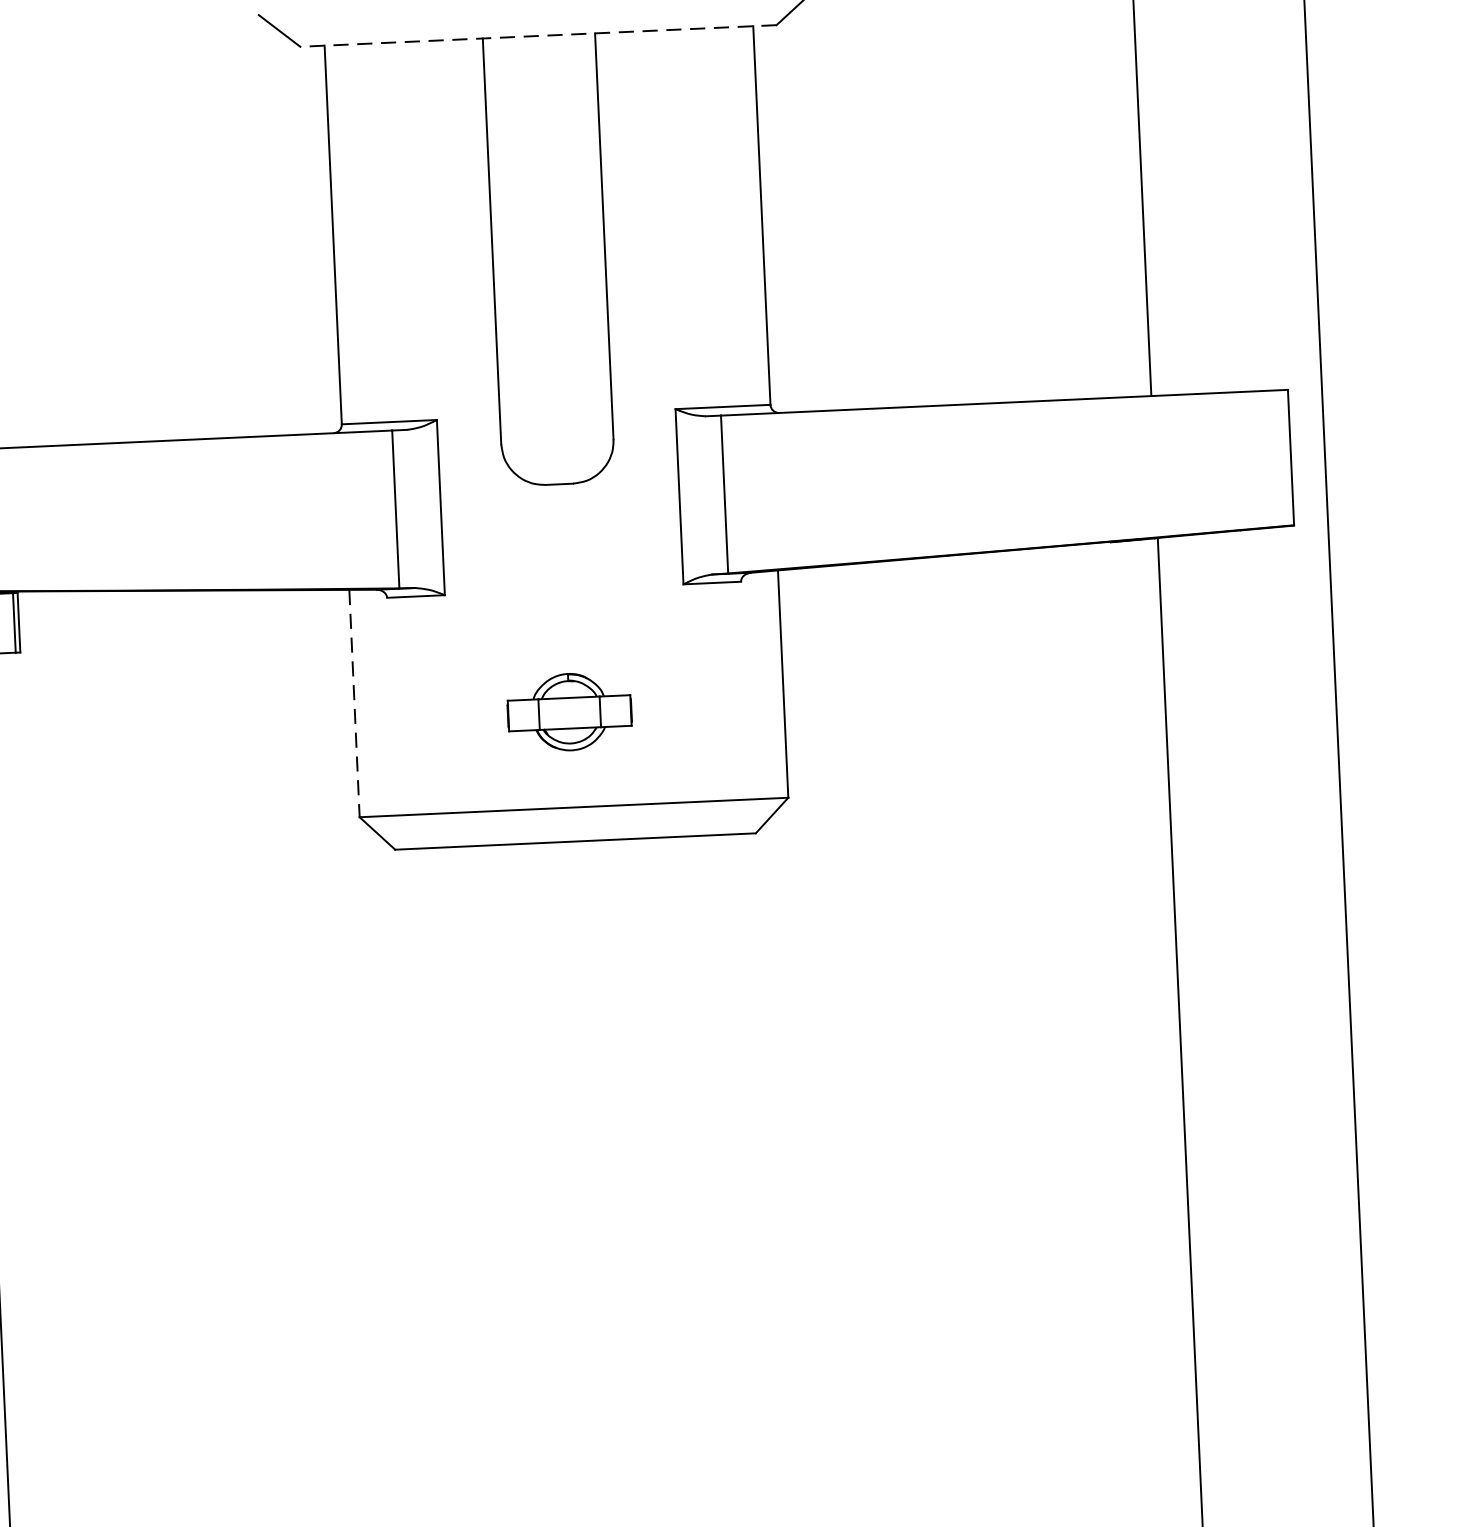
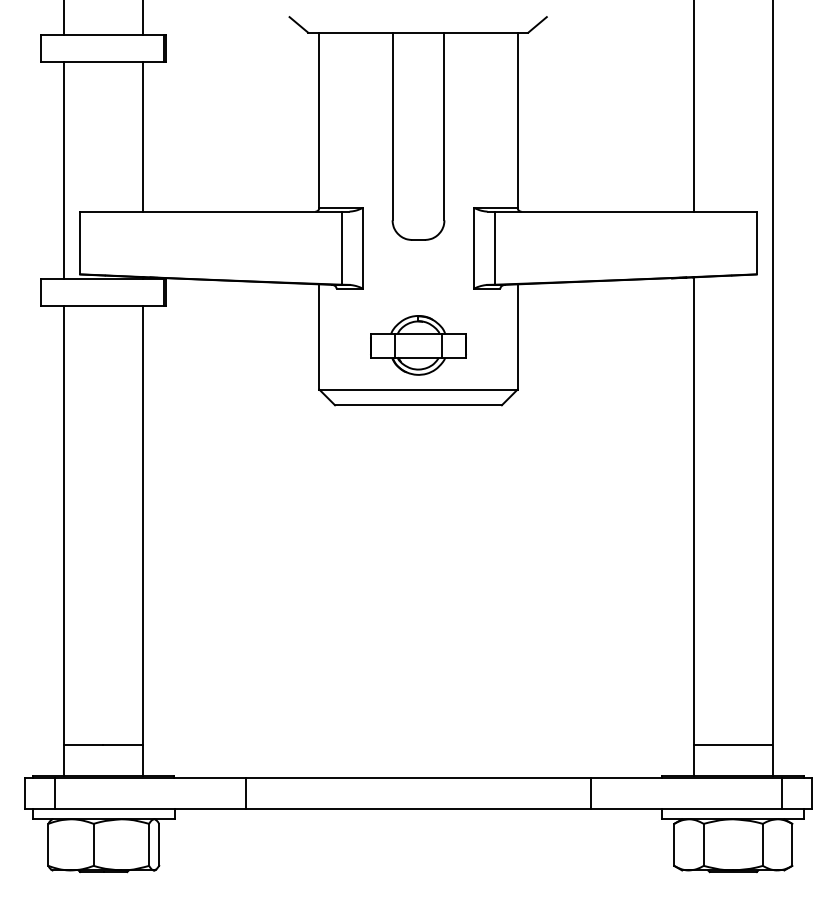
line: (536, 35) -> (417, 32), dashed -> solid
line: (354, 702) -> (319, 336), dashed -> solid
part: (569, 712) -> (418, 345), size x1.67

